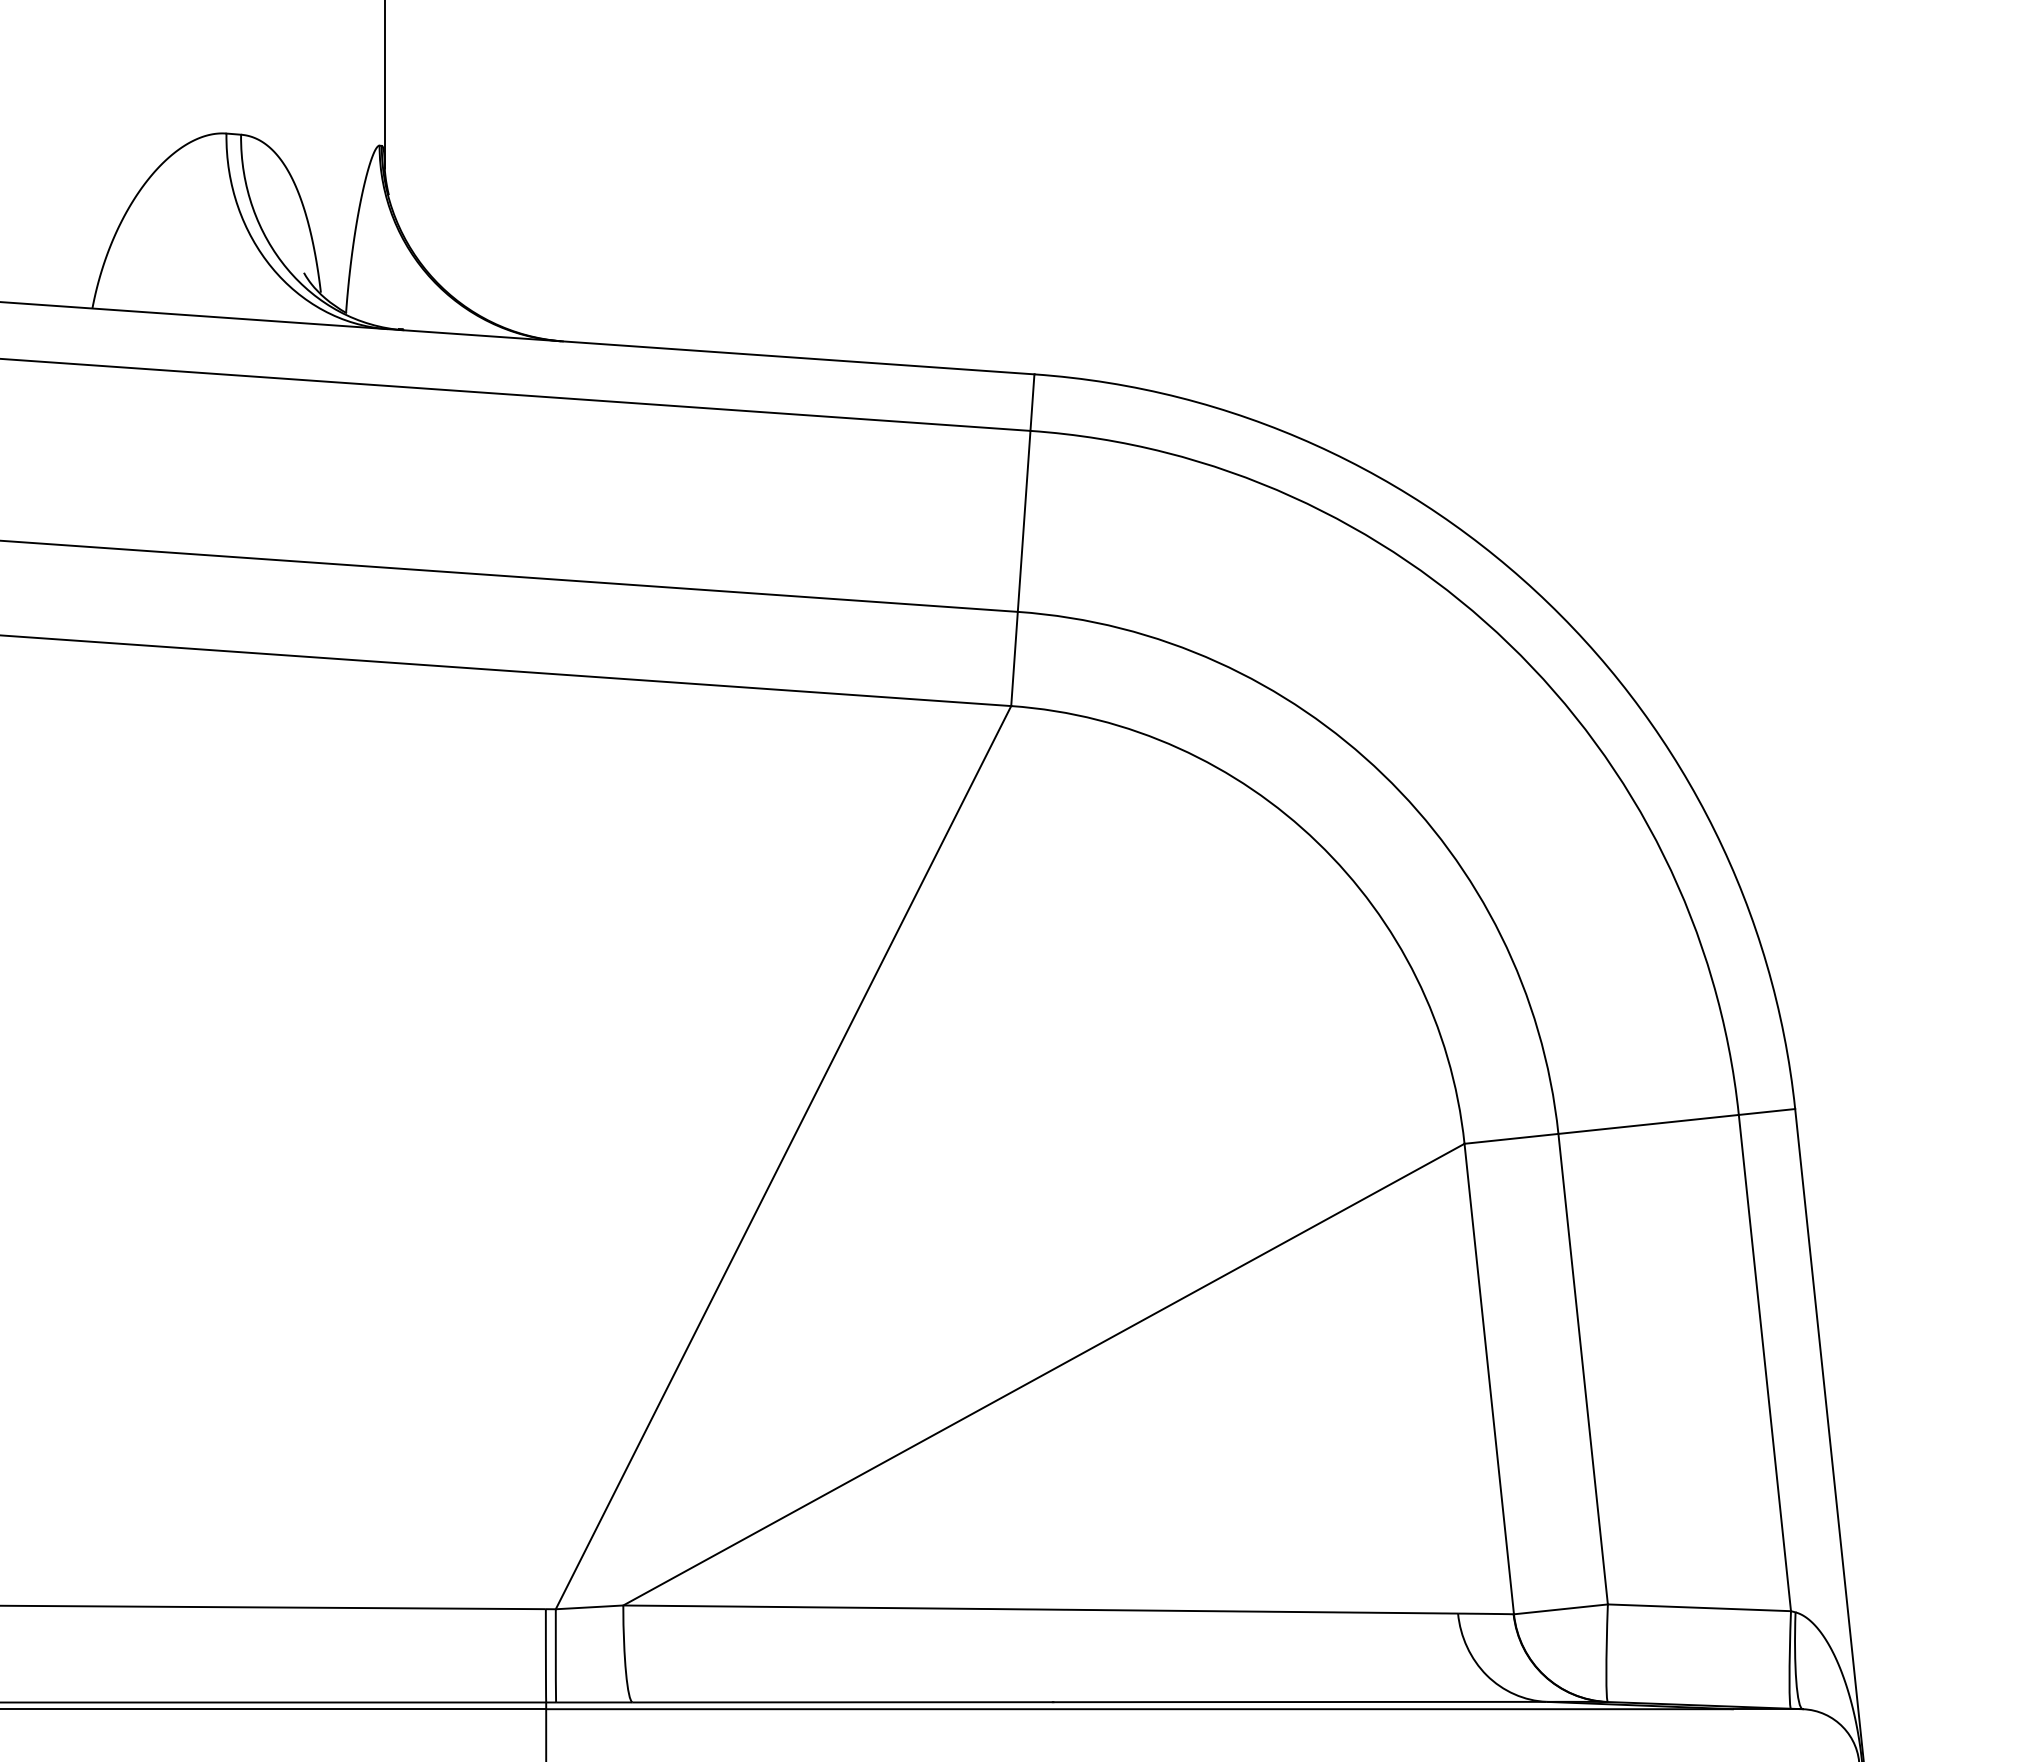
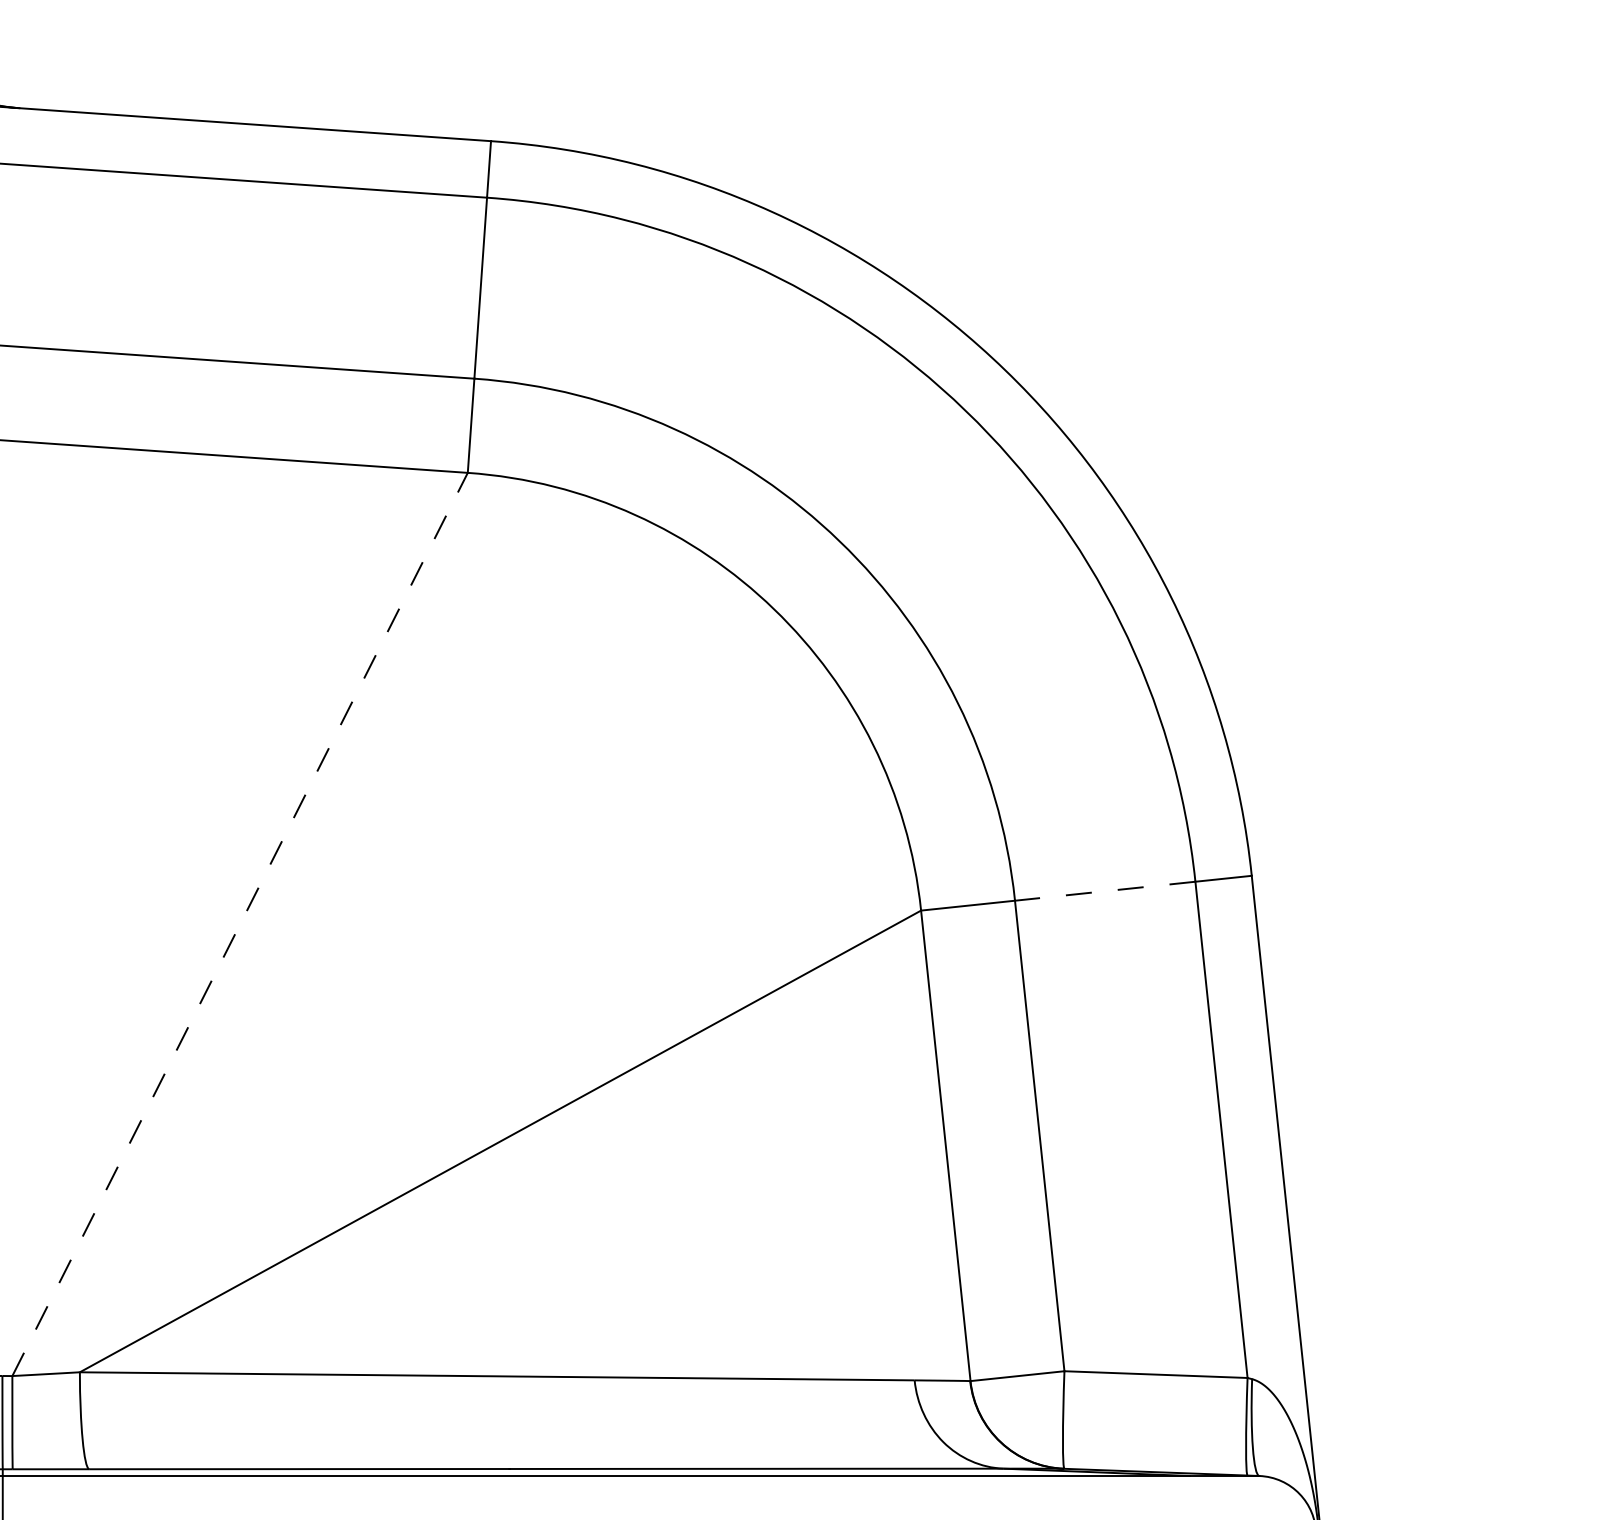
line: (1648, 1124) -> (1105, 891), solid -> dashed
line: (783, 1157) -> (240, 924), solid -> dashed

